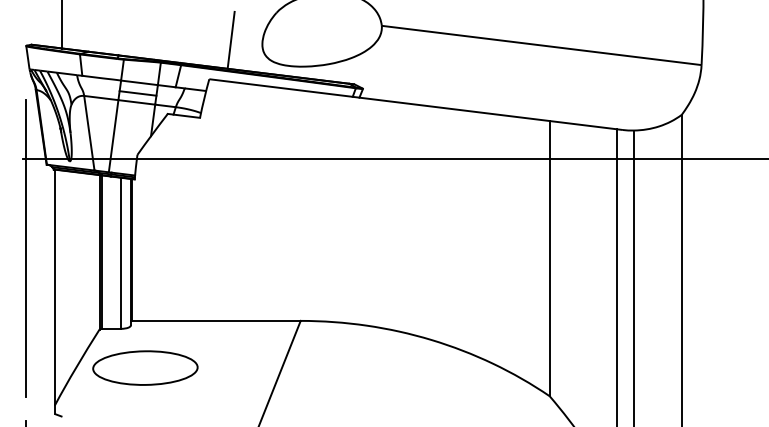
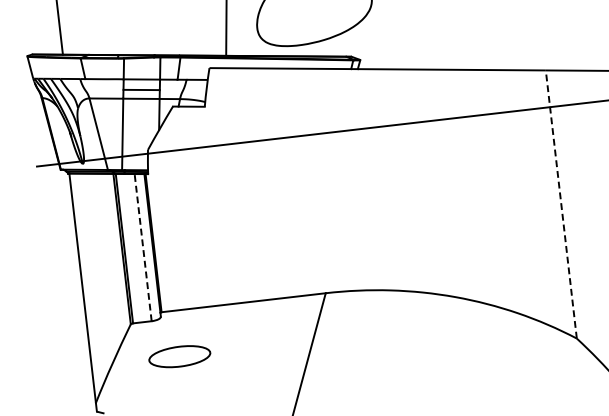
line: (26, 248) -> (50, 253), removed
line: (121, 253) -> (143, 247), solid -> dashed
line: (549, 258) -> (561, 204), solid -> dashed
part: (145, 367) -> (179, 356), size x0.6

